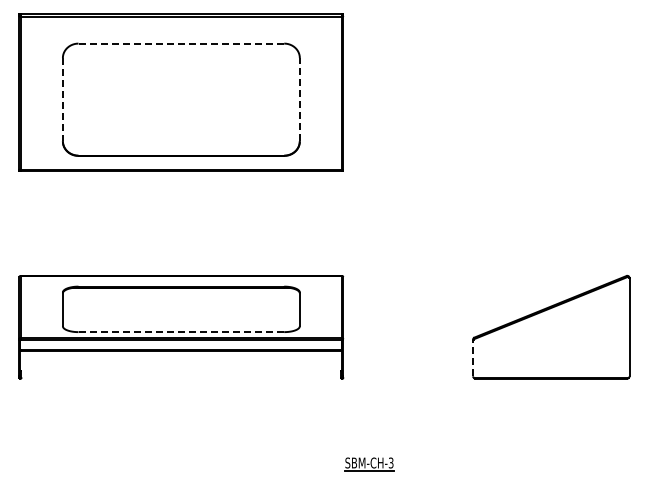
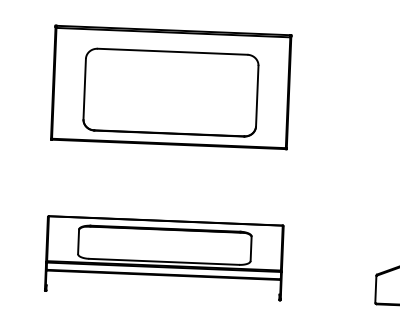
line: (181, 43) -> (172, 51), dashed -> solid
line: (62, 99) -> (84, 88), dashed -> solid
line: (299, 99) -> (257, 95), dashed -> solid
line: (181, 332) -> (164, 262), dashed -> solid
line: (473, 357) -> (376, 288), dashed -> solid

